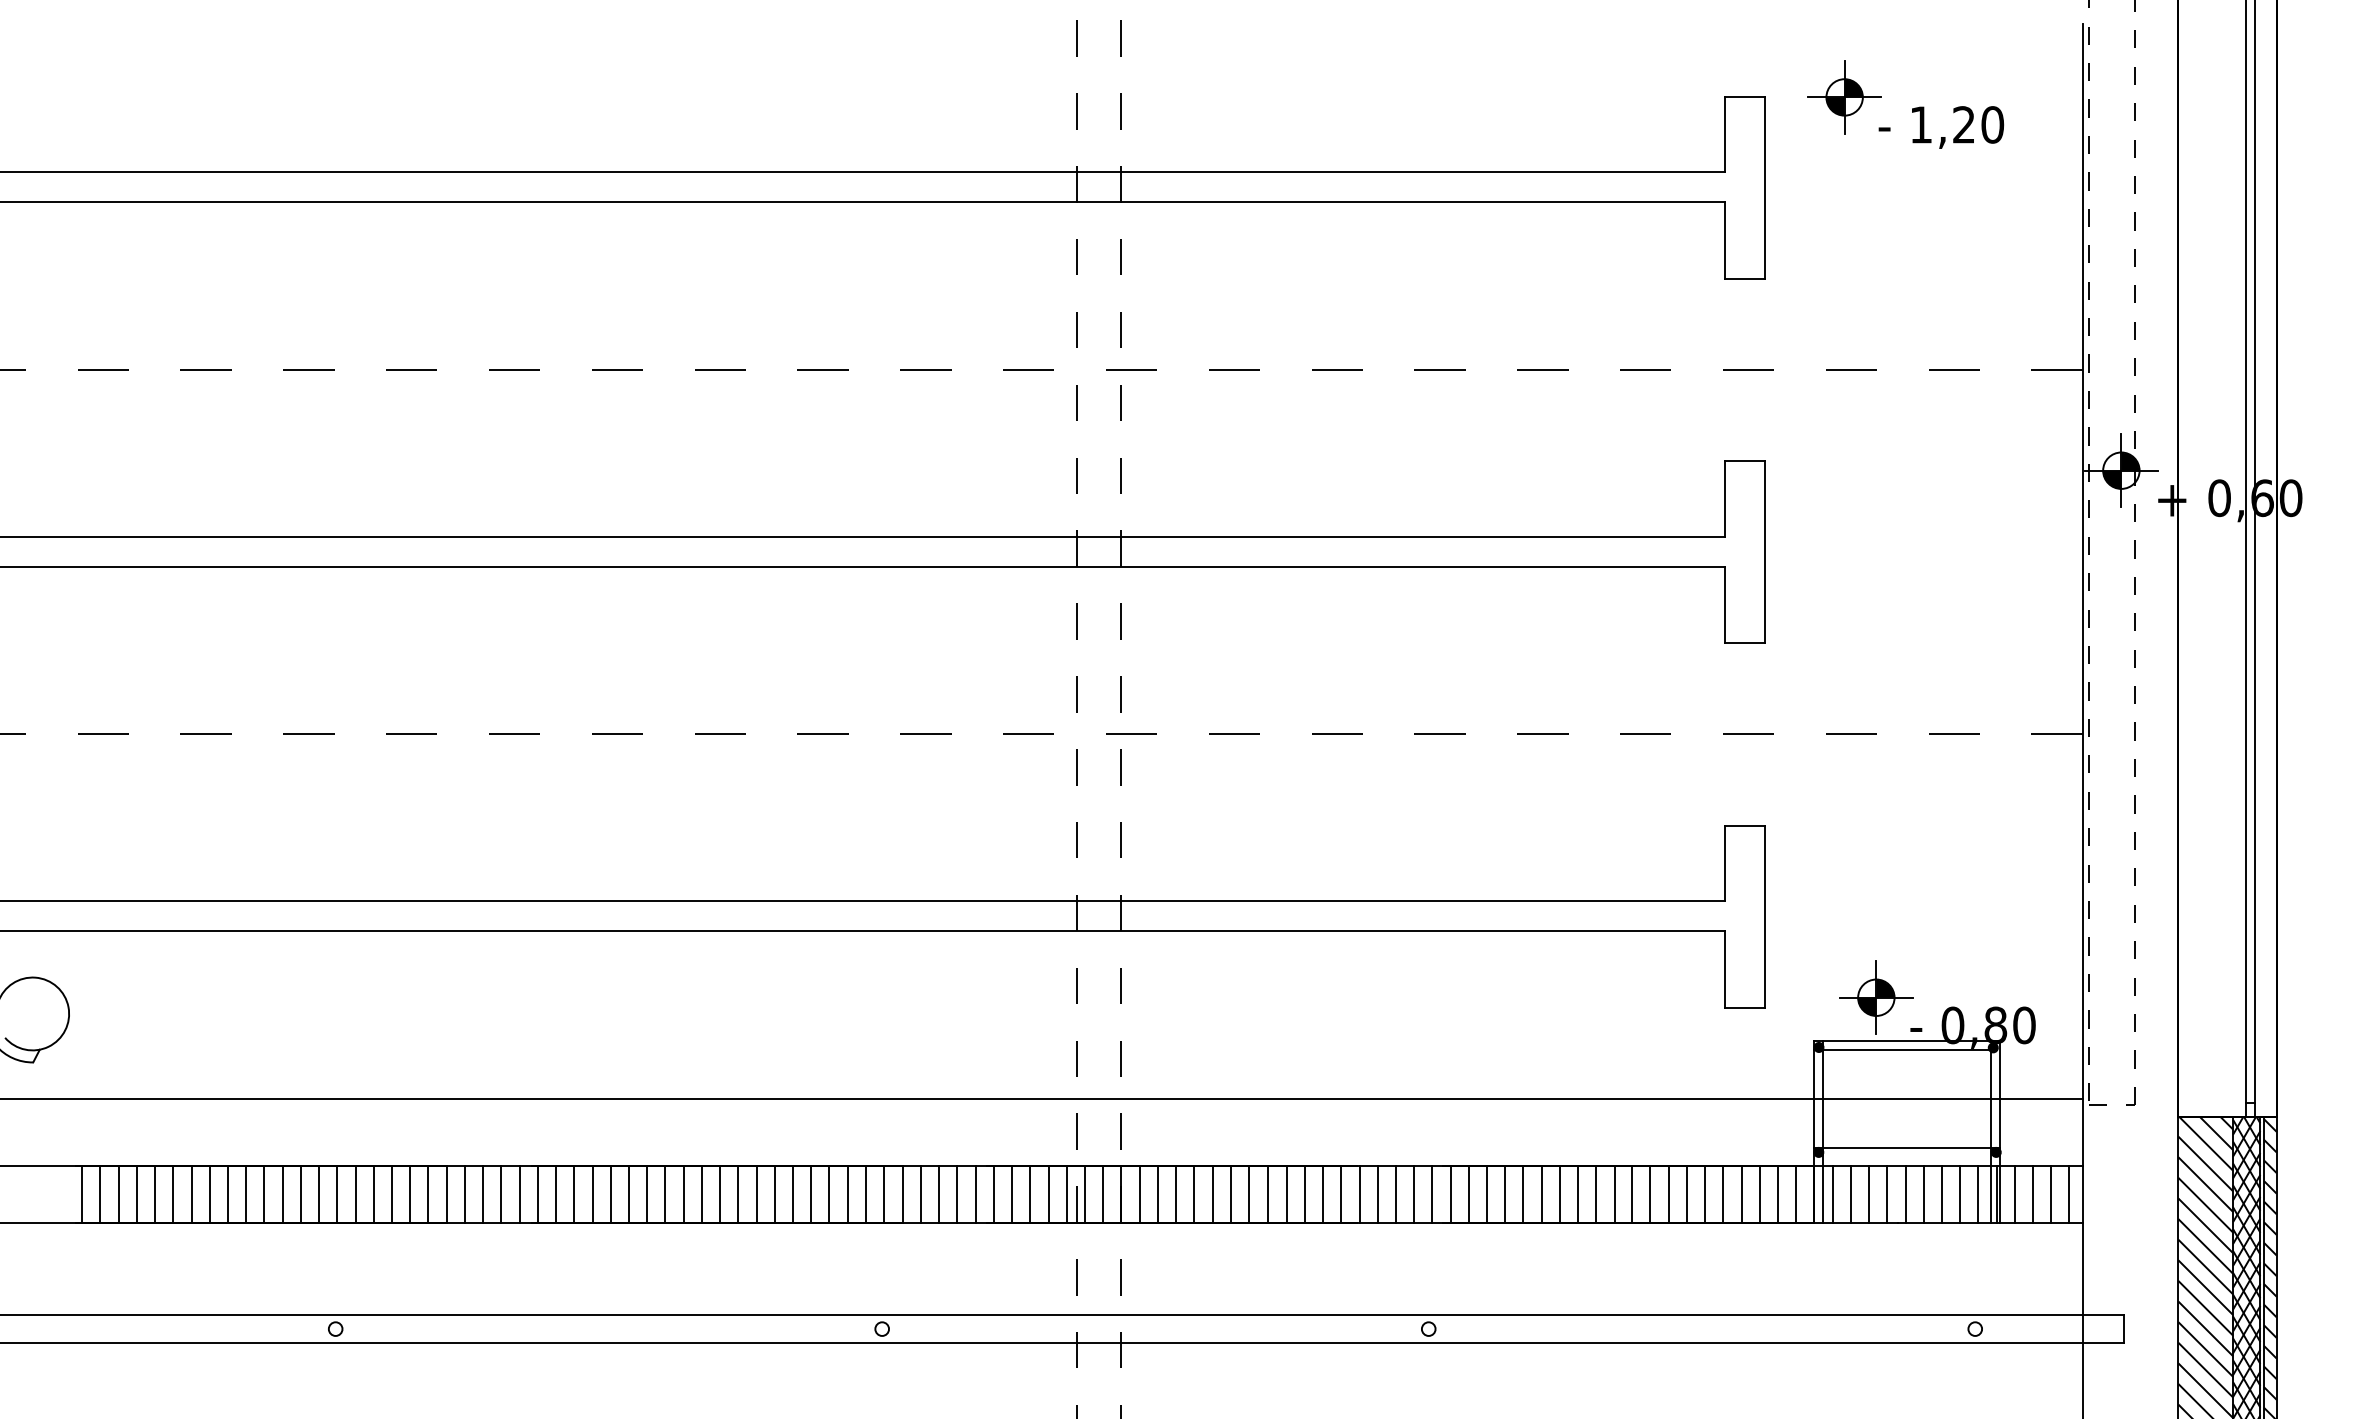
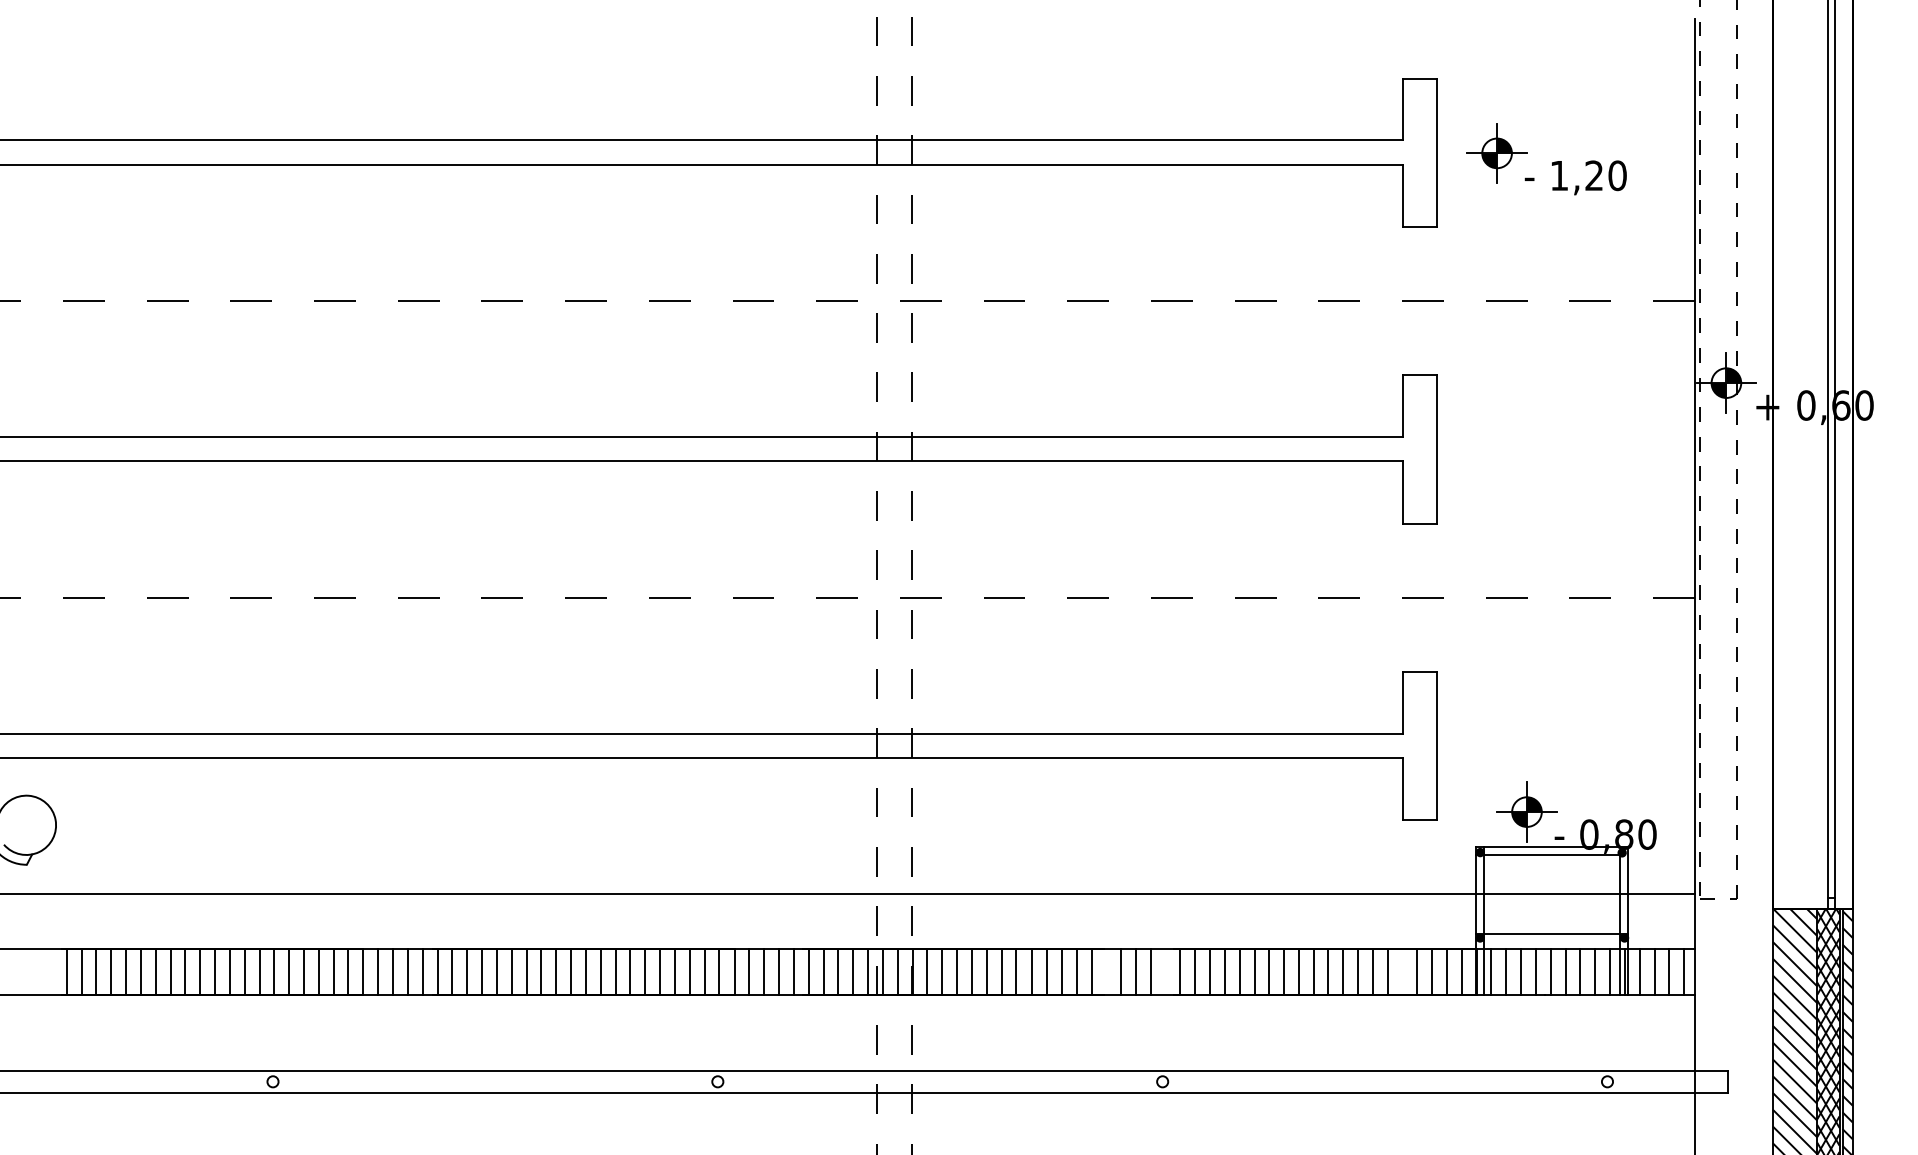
part: (1912, 108) -> (1552, 162), moved
line: (1359, 1194) -> (1106, 972), removed
line: (1432, 1194) -> (1165, 972), removed
line: (1723, 1194) -> (1402, 972), removed

